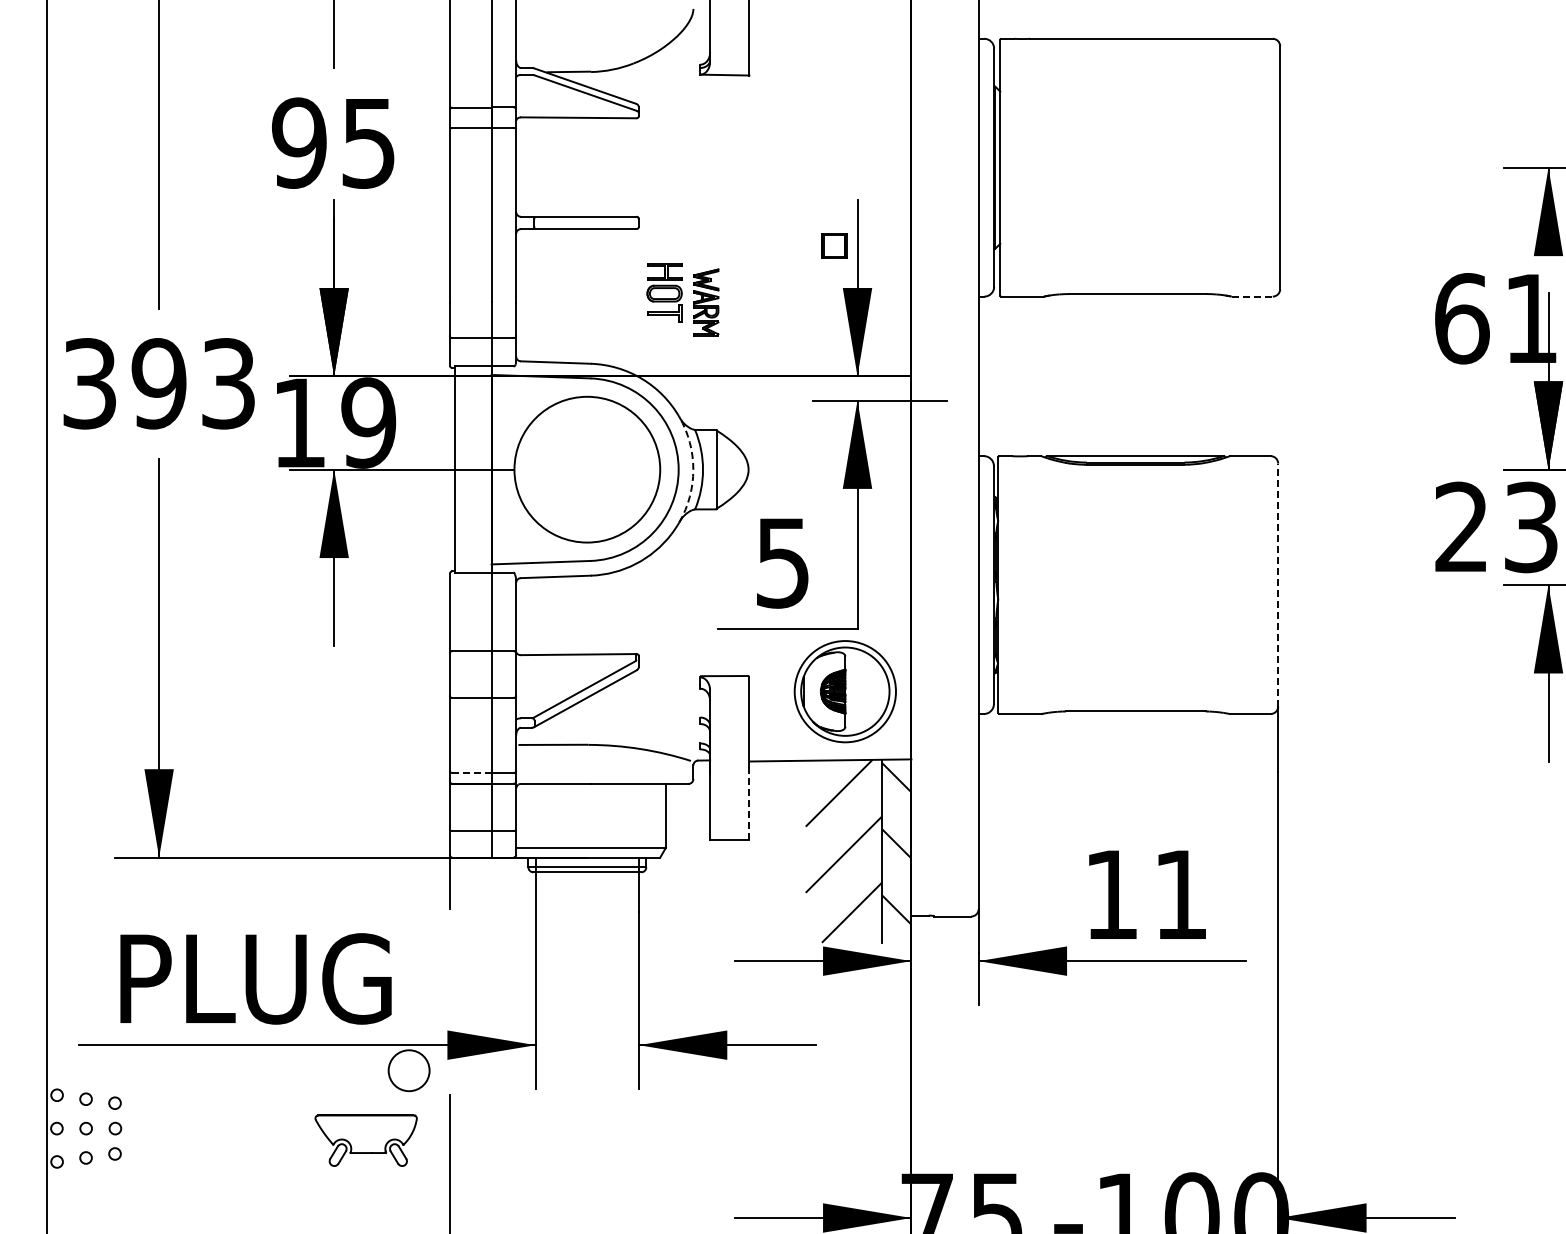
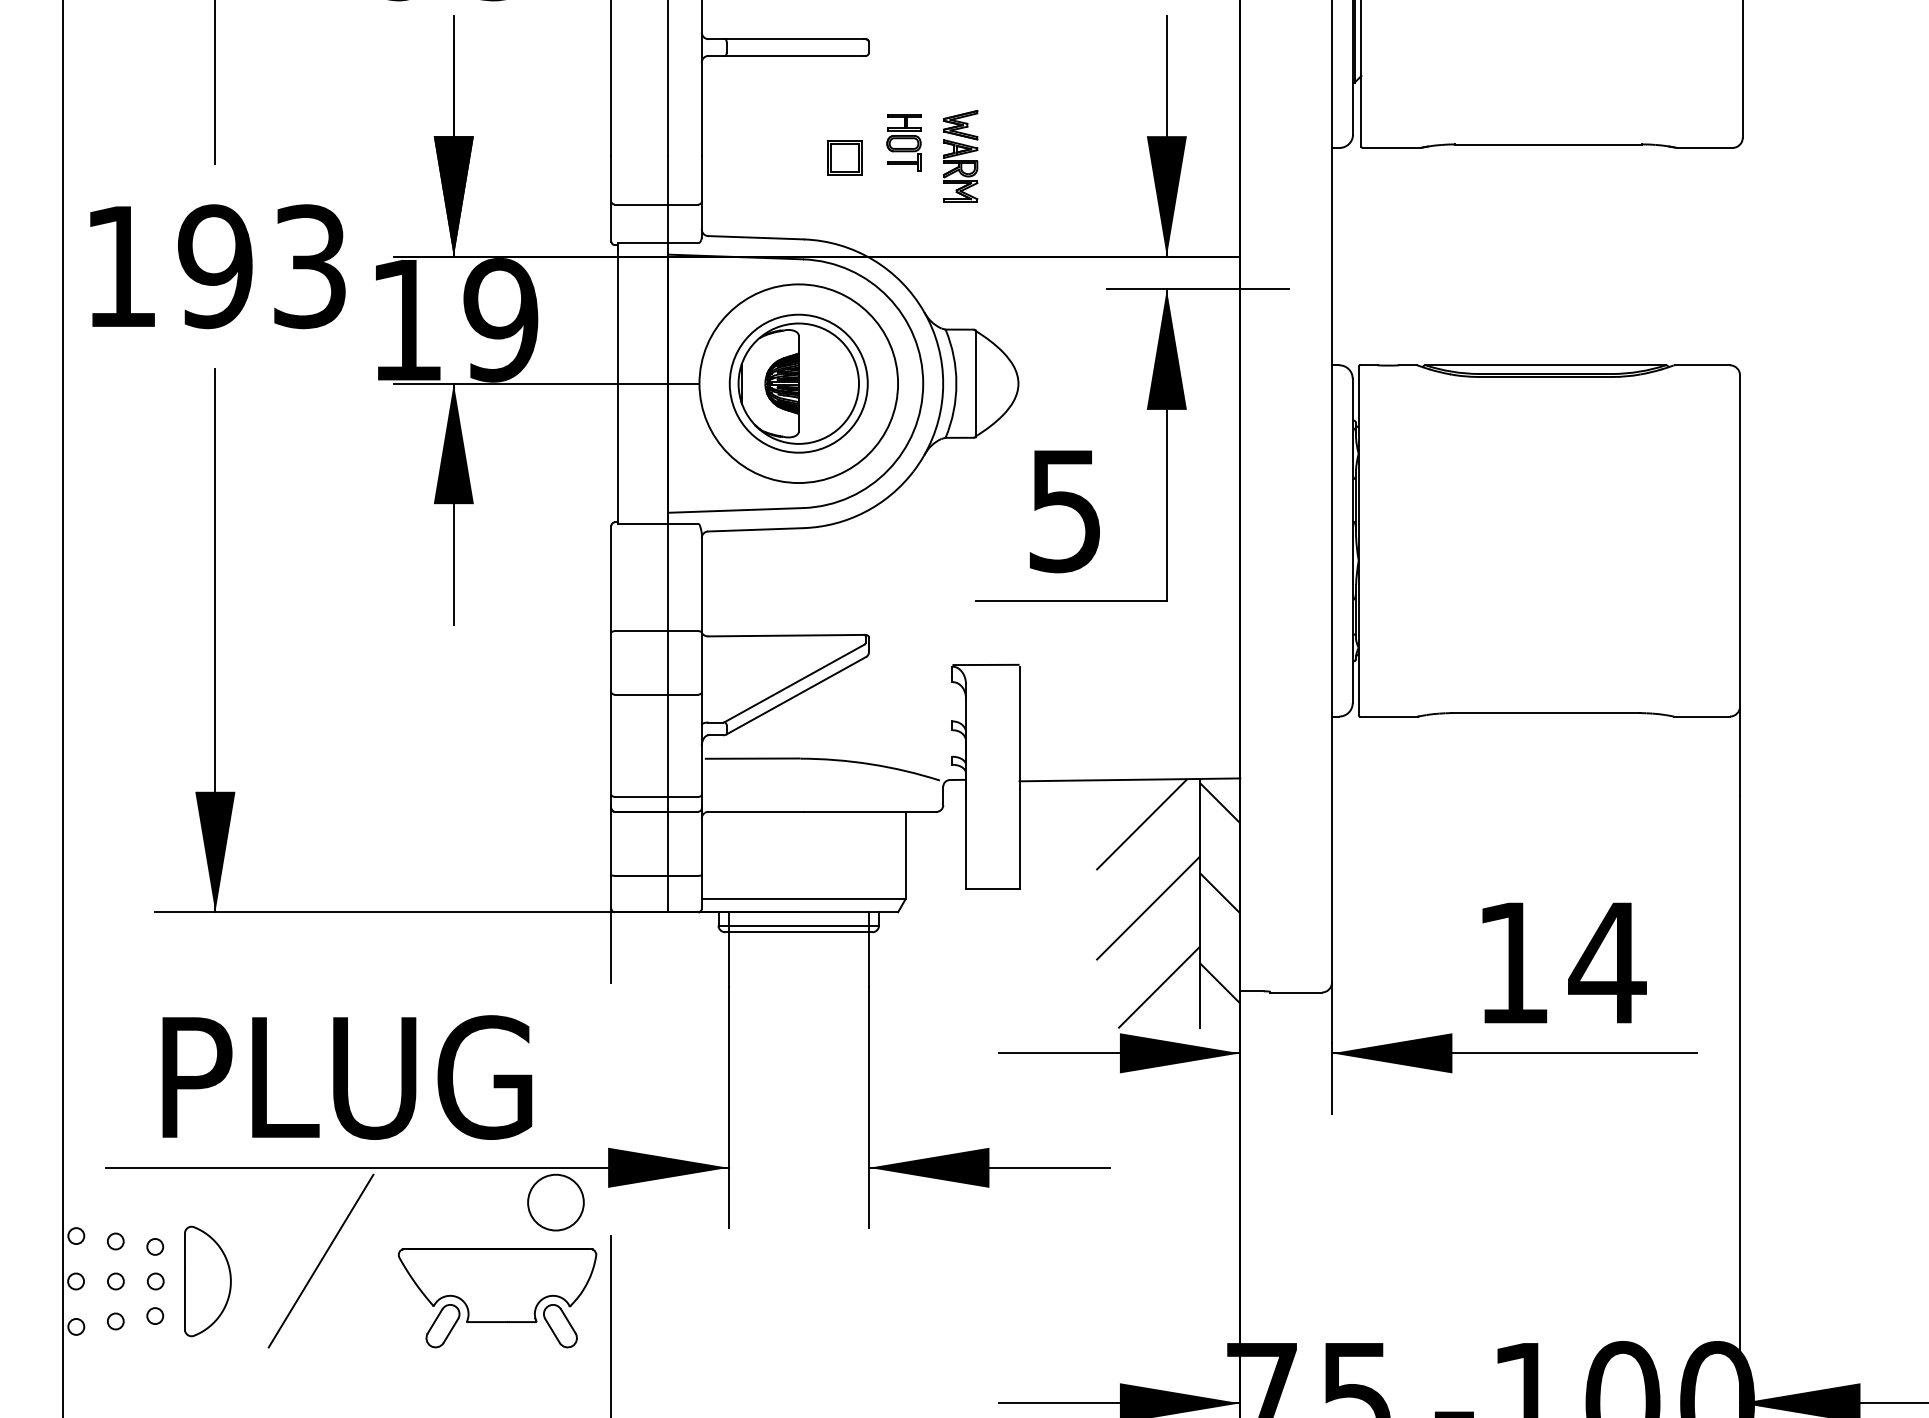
part: (834, 245) -> (845, 157), moved
part: (664, 292) -> (903, 142), size x0.71
line: (1252, 296) -> (1705, 147), dashed -> solid
text: (89, 383) -> (120, 266), 393 -> 193
arc: (693, 469) -> (943, 383), dashed -> solid
line: (1278, 585) -> (1740, 541), dashed -> solid
part: (844, 691) -> (797, 383), moved
line: (471, 772) -> (640, 796), dashed -> solid
line: (749, 803) -> (1019, 838), dashed -> solid
text: (1180, 894) -> (1606, 962), 11 -> 14
line: (236, 1113) -> (320, 1260), added
part: (153, 1128) -> (207, 1281), added
part: (365, 1140) -> (496, 1297), size x1.43

